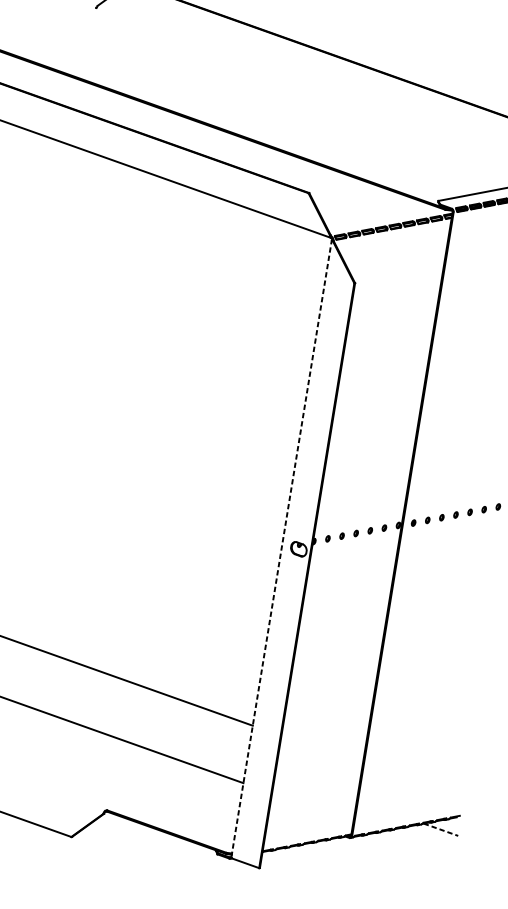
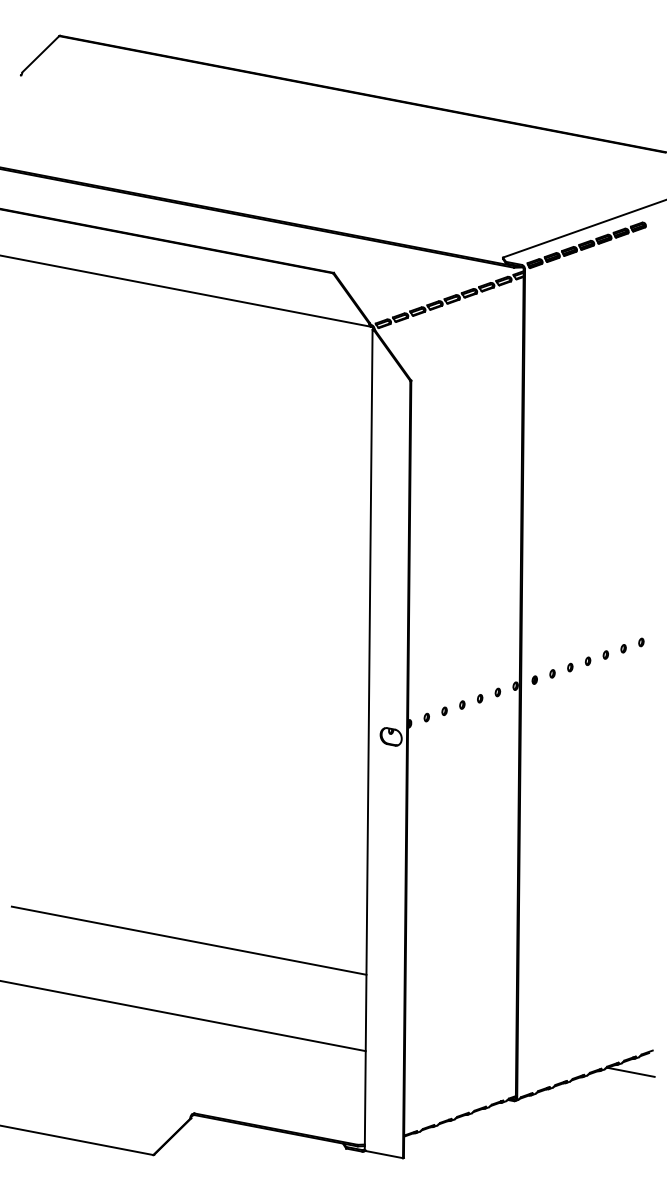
line: (281, 548) -> (368, 739), dashed -> solid
line: (441, 829) -> (631, 1072), dashed -> solid

